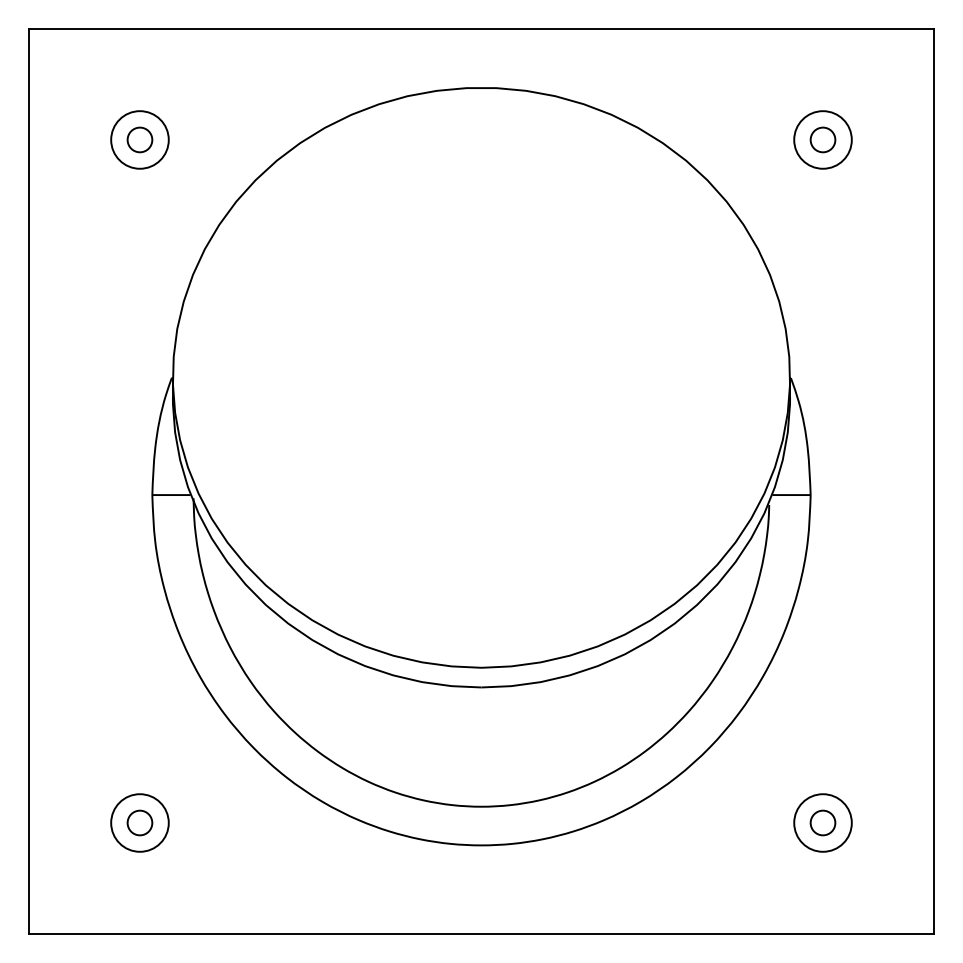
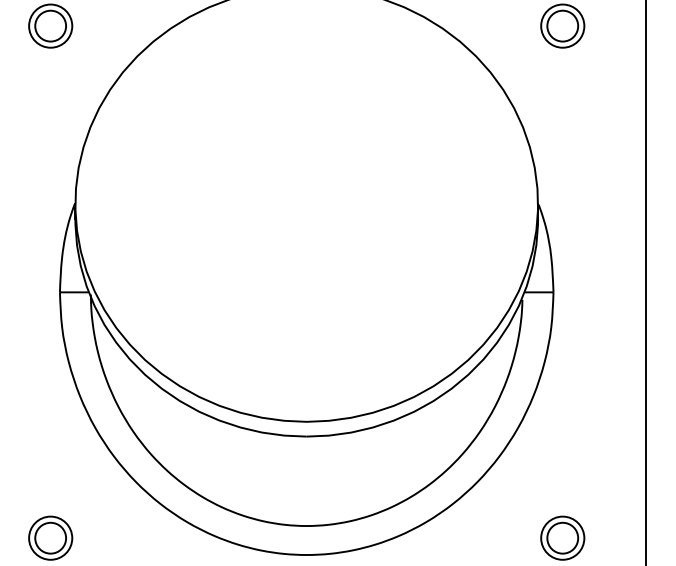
circle: (139, 139) -> (50, 25), size x1.67
circle: (822, 139) -> (562, 25), size x1.67
circle: (139, 822) -> (50, 537), size x1.67
circle: (822, 822) -> (562, 537), size x1.67

